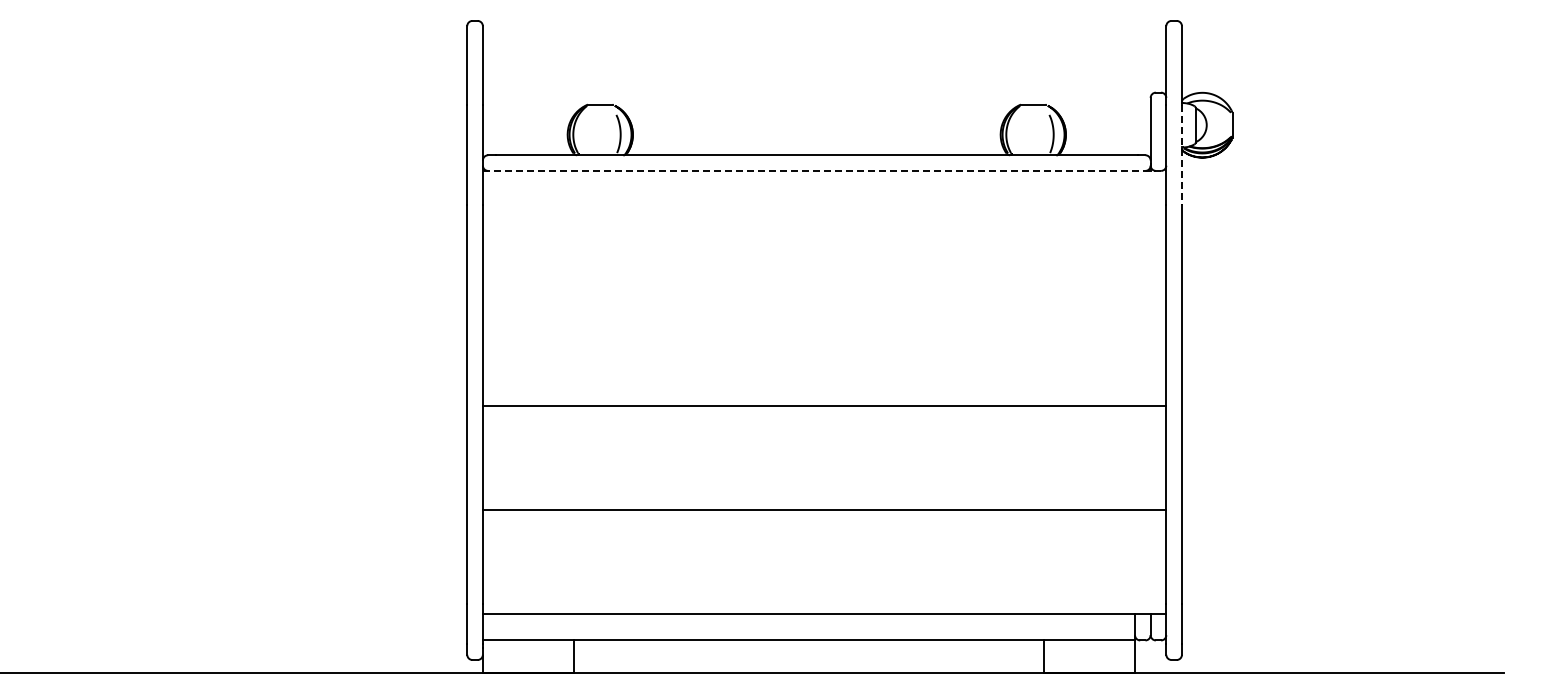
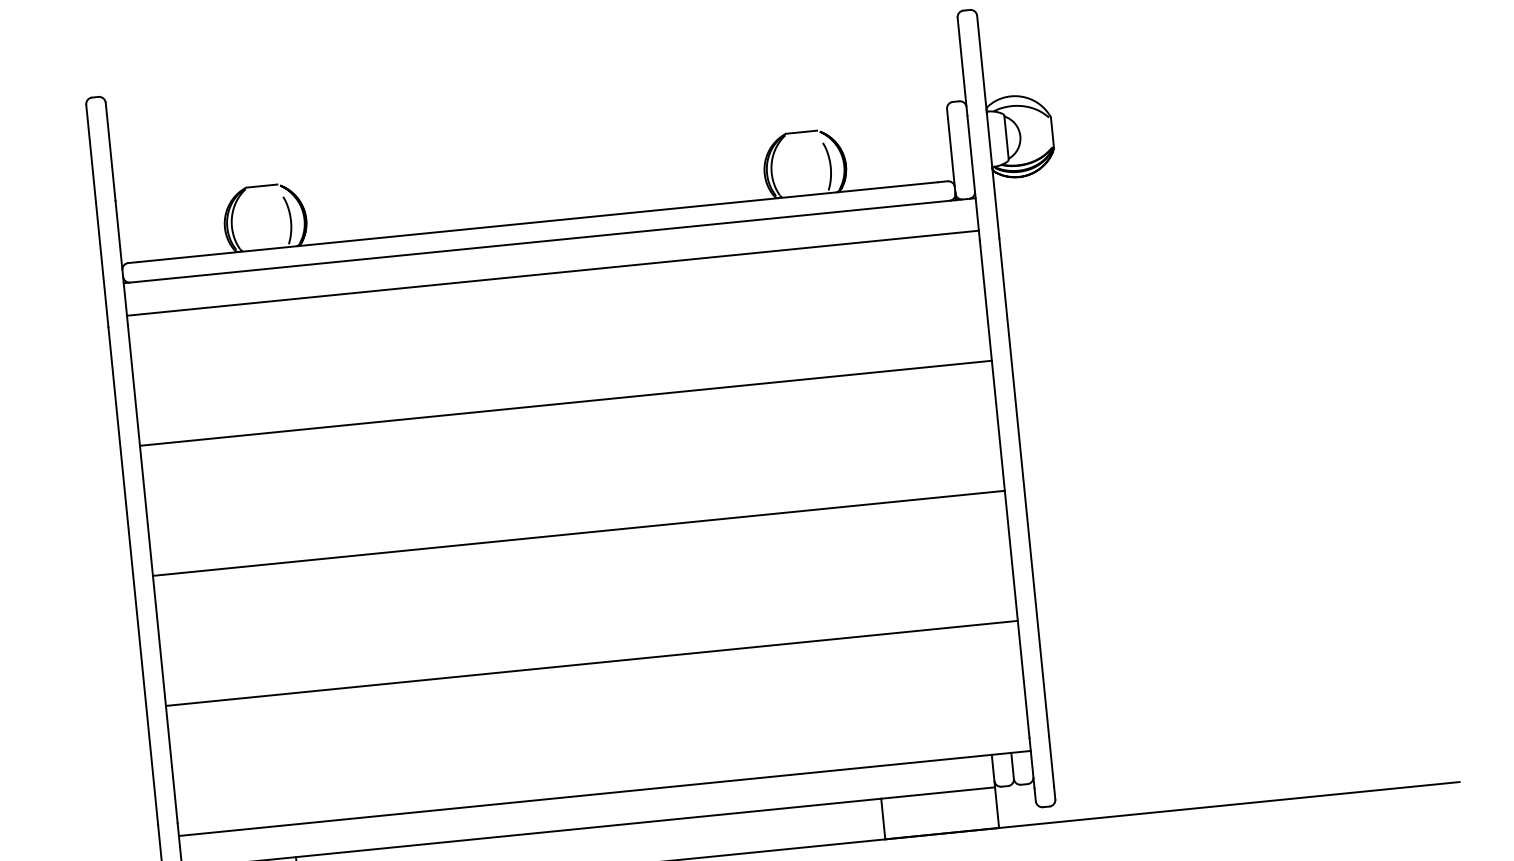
line: (1181, 154) -> (992, 175), dashed -> solid
line: (824, 170) -> (549, 240), dashed -> solid
line: (824, 197) -> (552, 273), added
line: (824, 301) -> (565, 403), added

